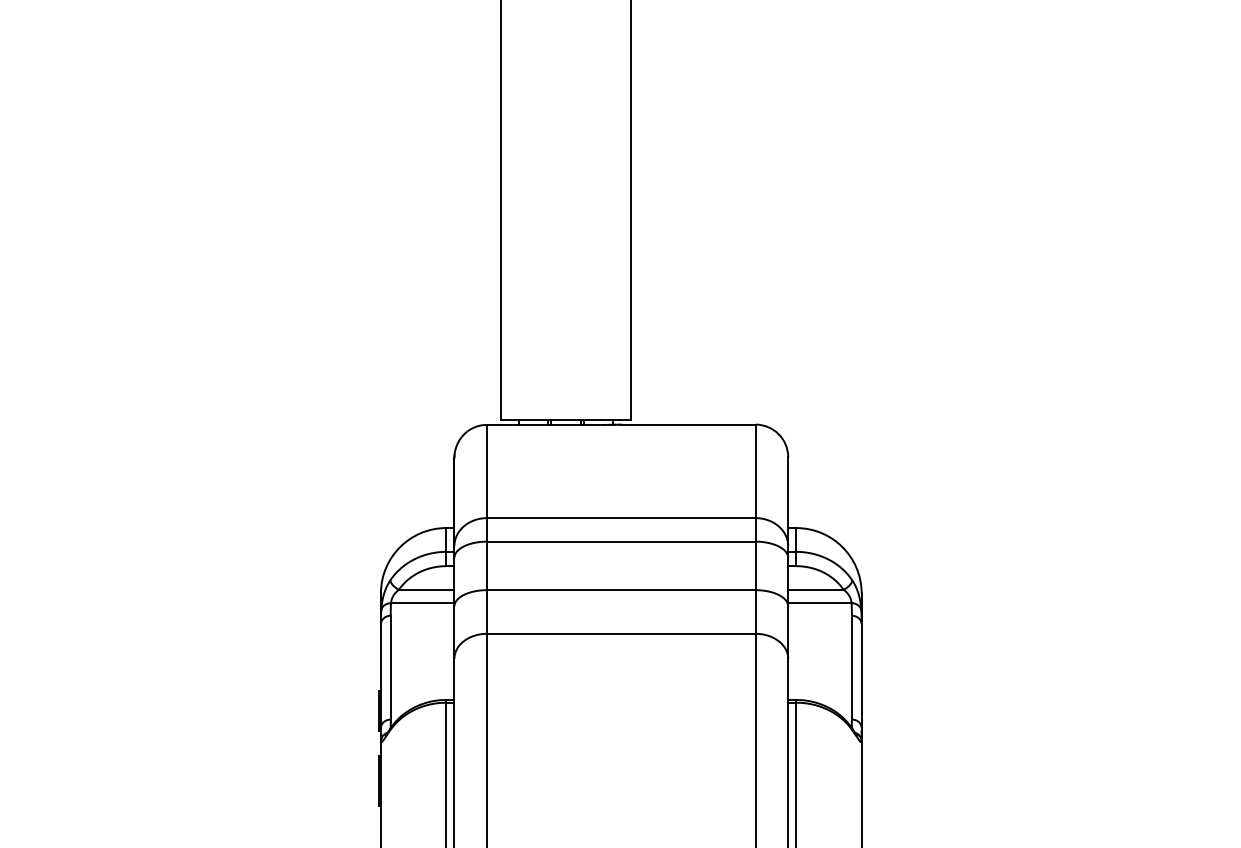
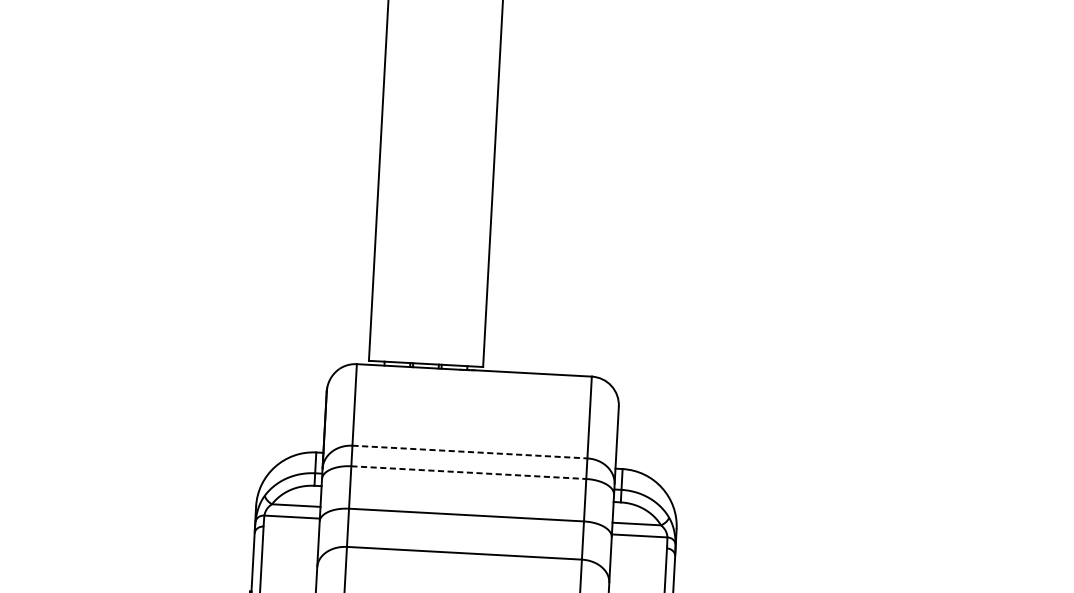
line: (621, 518) -> (470, 452), solid -> dashed
line: (621, 541) -> (468, 472), solid -> dashed

